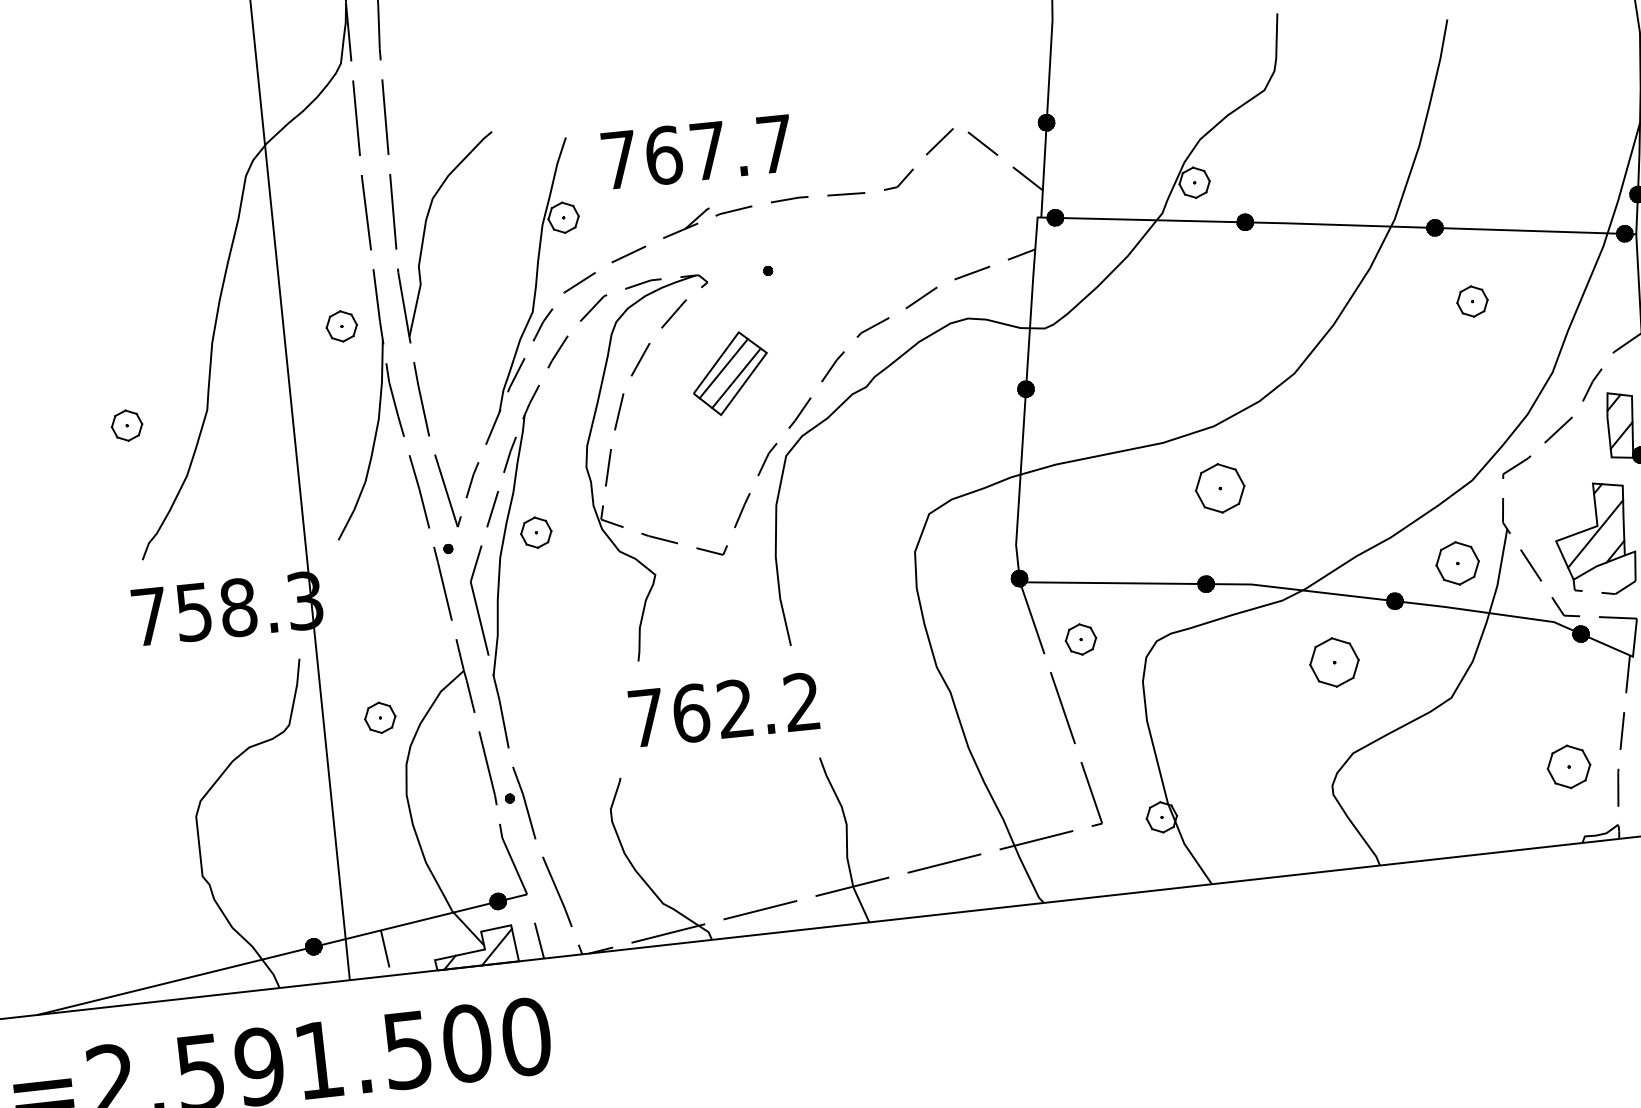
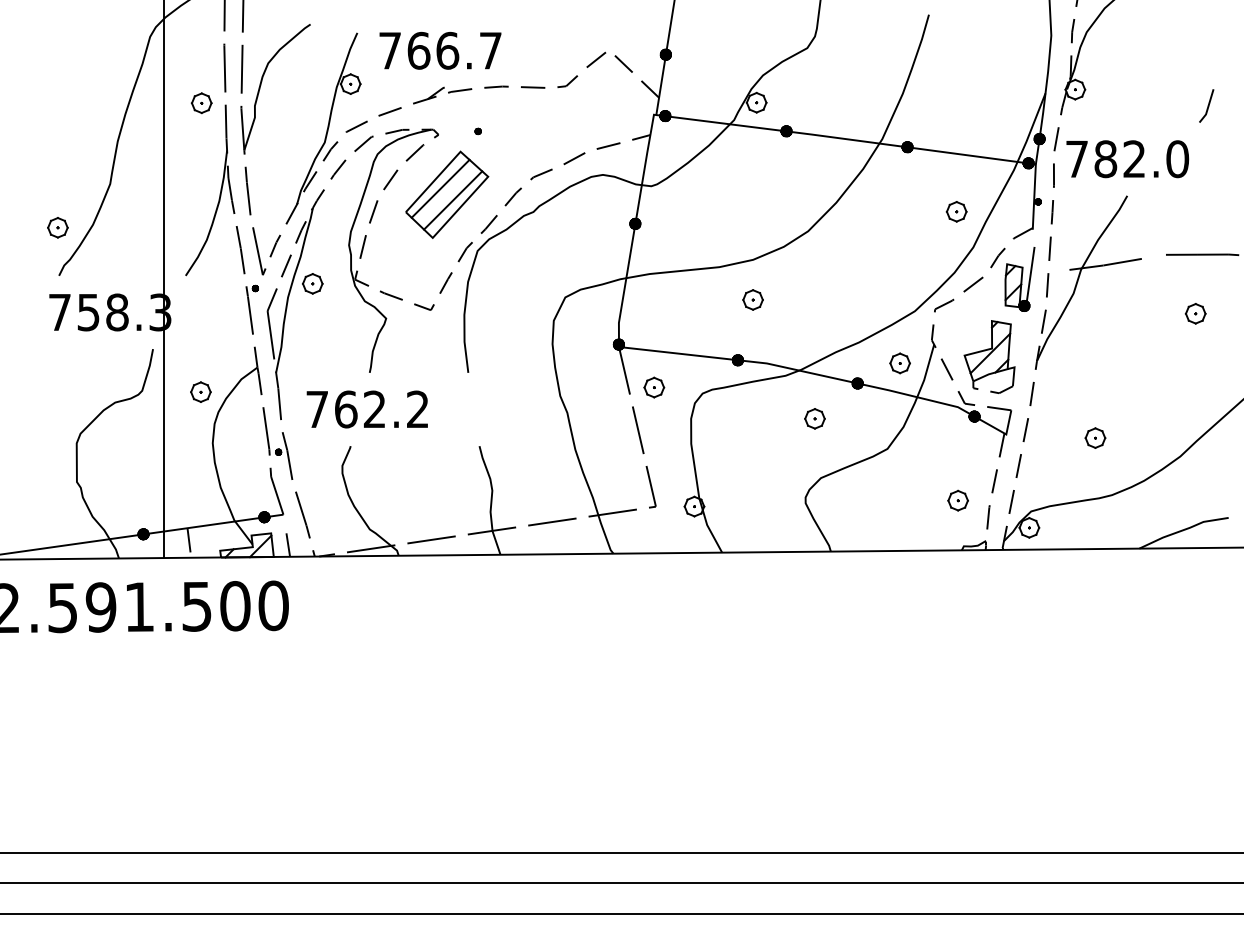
text: (708, 150) -> (447, 50), 767.7 -> 766.7
part: (1472, 301) -> (956, 211), moved
part: (341, 326) -> (201, 103), moved
part: (730, 373) -> (447, 194), size x1.67
part: (126, 425) -> (57, 227), moved
part: (1219, 487) -> (752, 299), size x0.62
part: (1456, 563) -> (899, 363), size x0.71
part: (1333, 662) -> (814, 418), size x0.62
text: (722, 710) -> (366, 409), moved
part: (1567, 766) -> (957, 500), size x0.71

